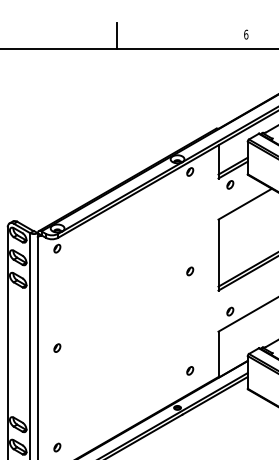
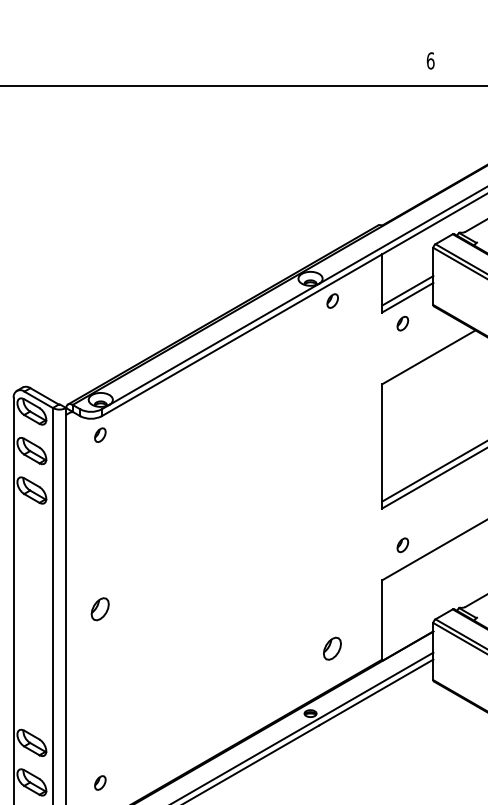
line: (117, 35) -> (205, 62), removed
part: (190, 271) -> (333, 475), removed
part: (57, 347) -> (100, 607), size x1.6
part: (190, 370) -> (333, 648), size x1.6

